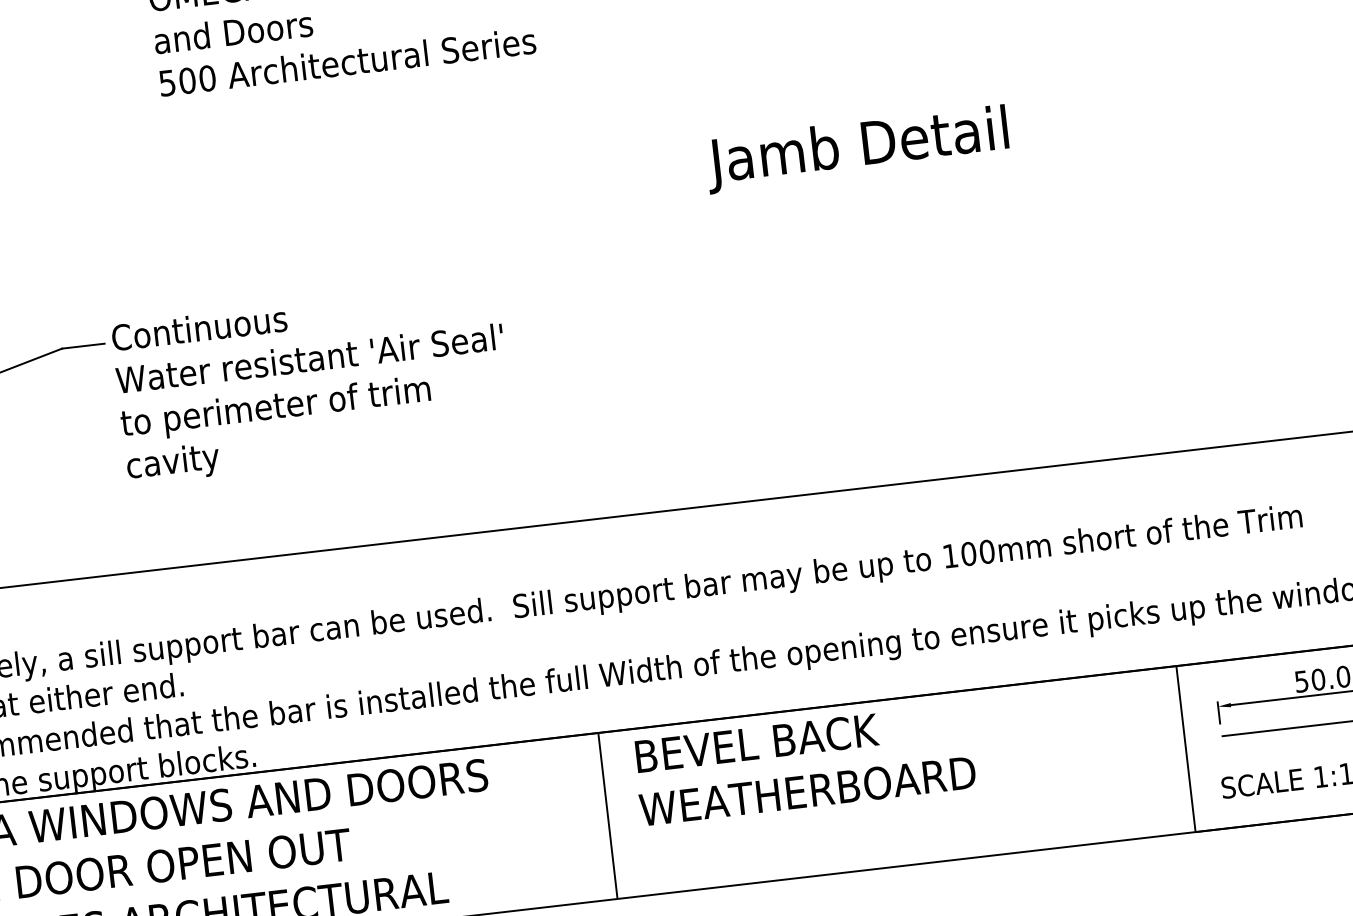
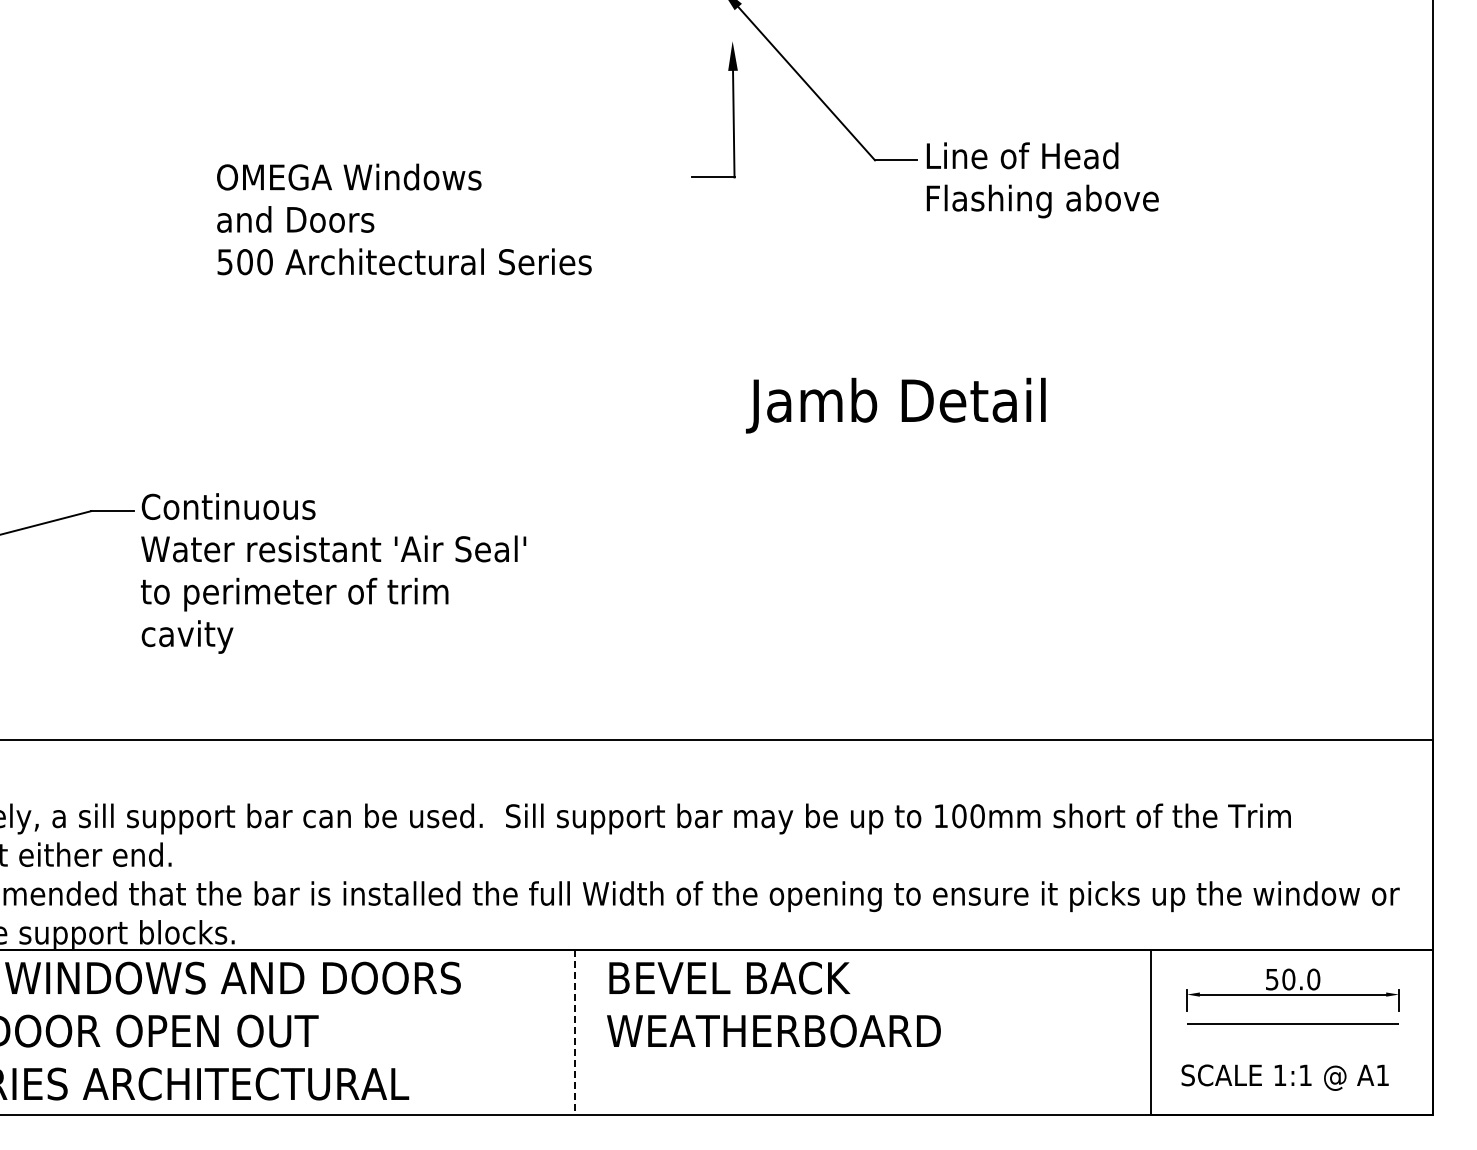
line: (607, 815) -> (574, 1032), solid -> dashed

